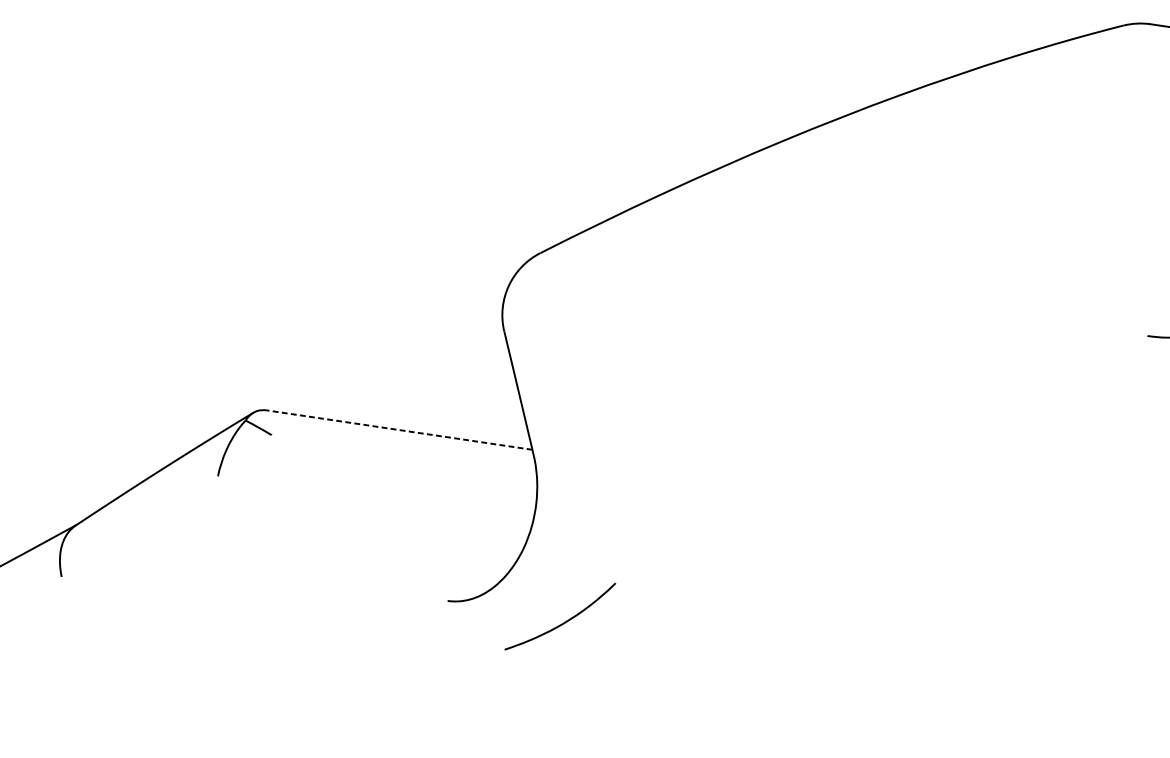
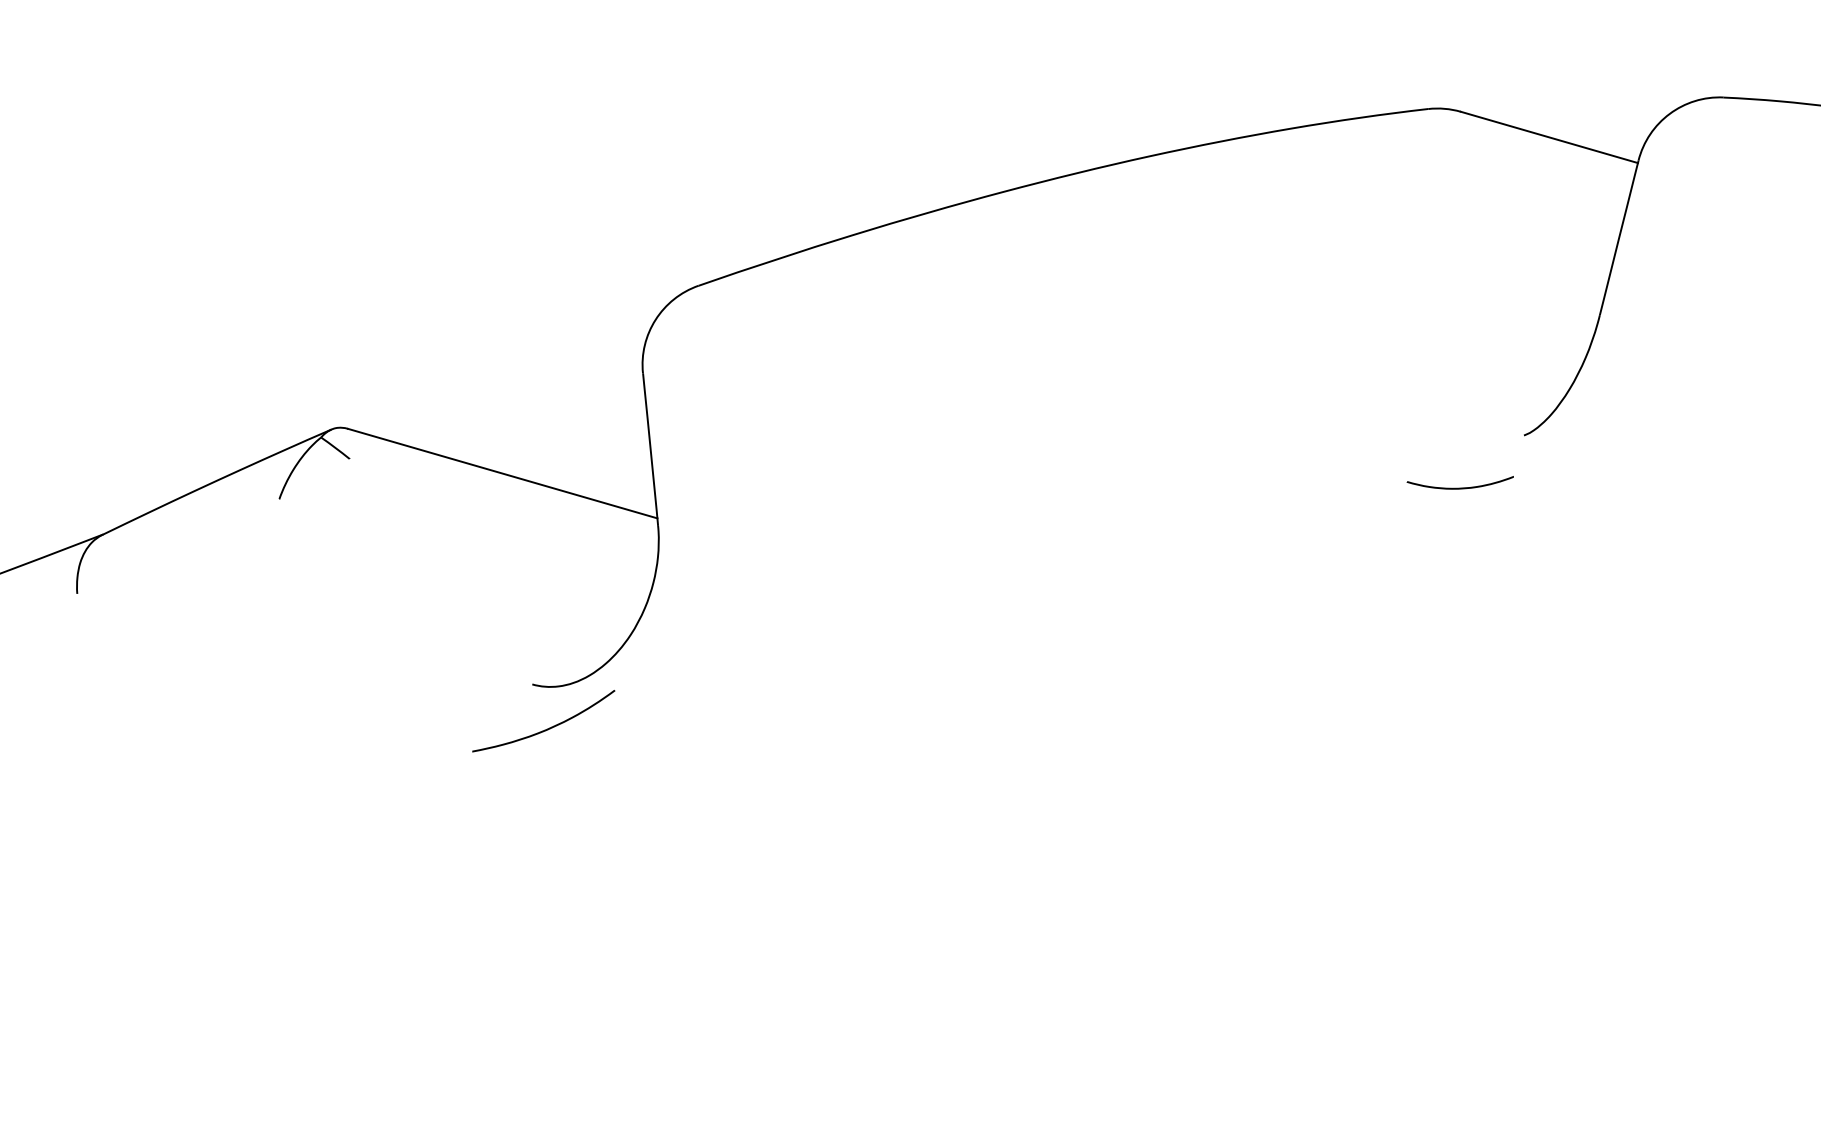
line: (399, 430) -> (502, 473), dashed -> solid
curve: (564, 622) -> (547, 728), moved

